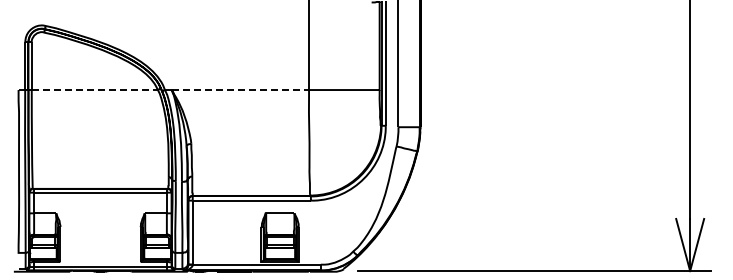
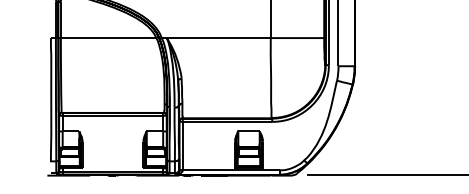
line: (95, 90) -> (109, 38), dashed -> solid
line: (240, 90) -> (218, 38), dashed -> solid

